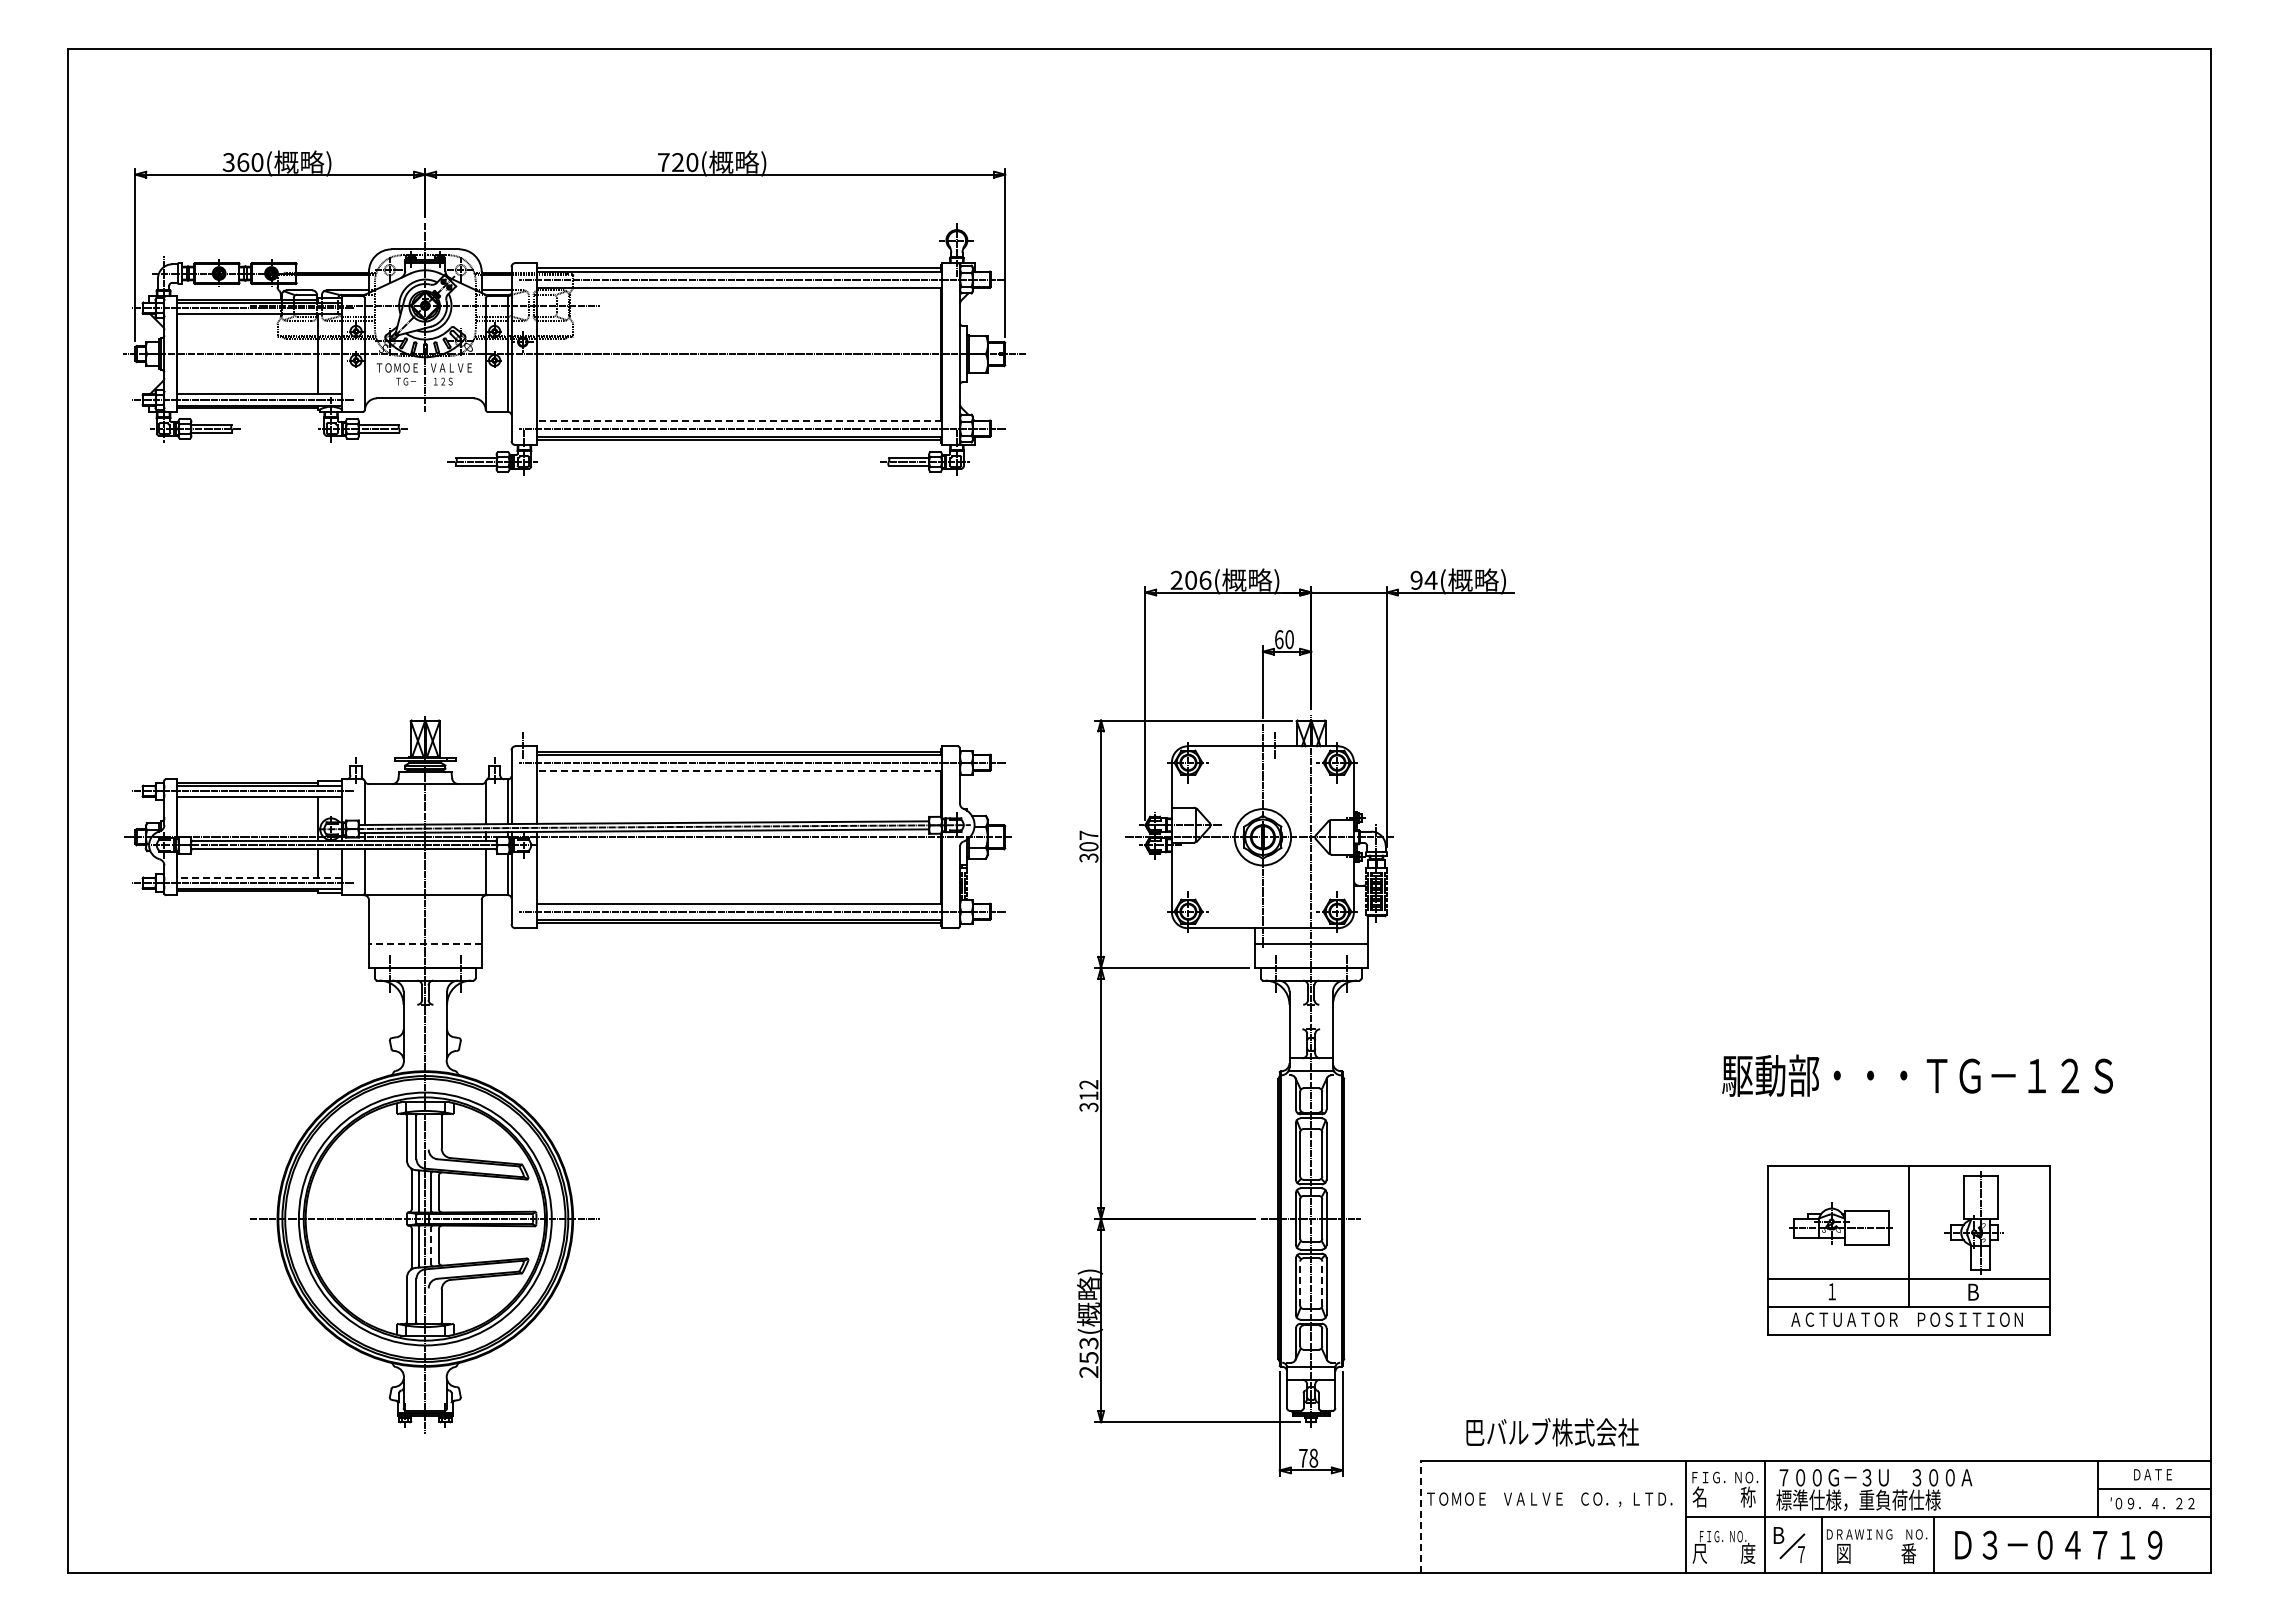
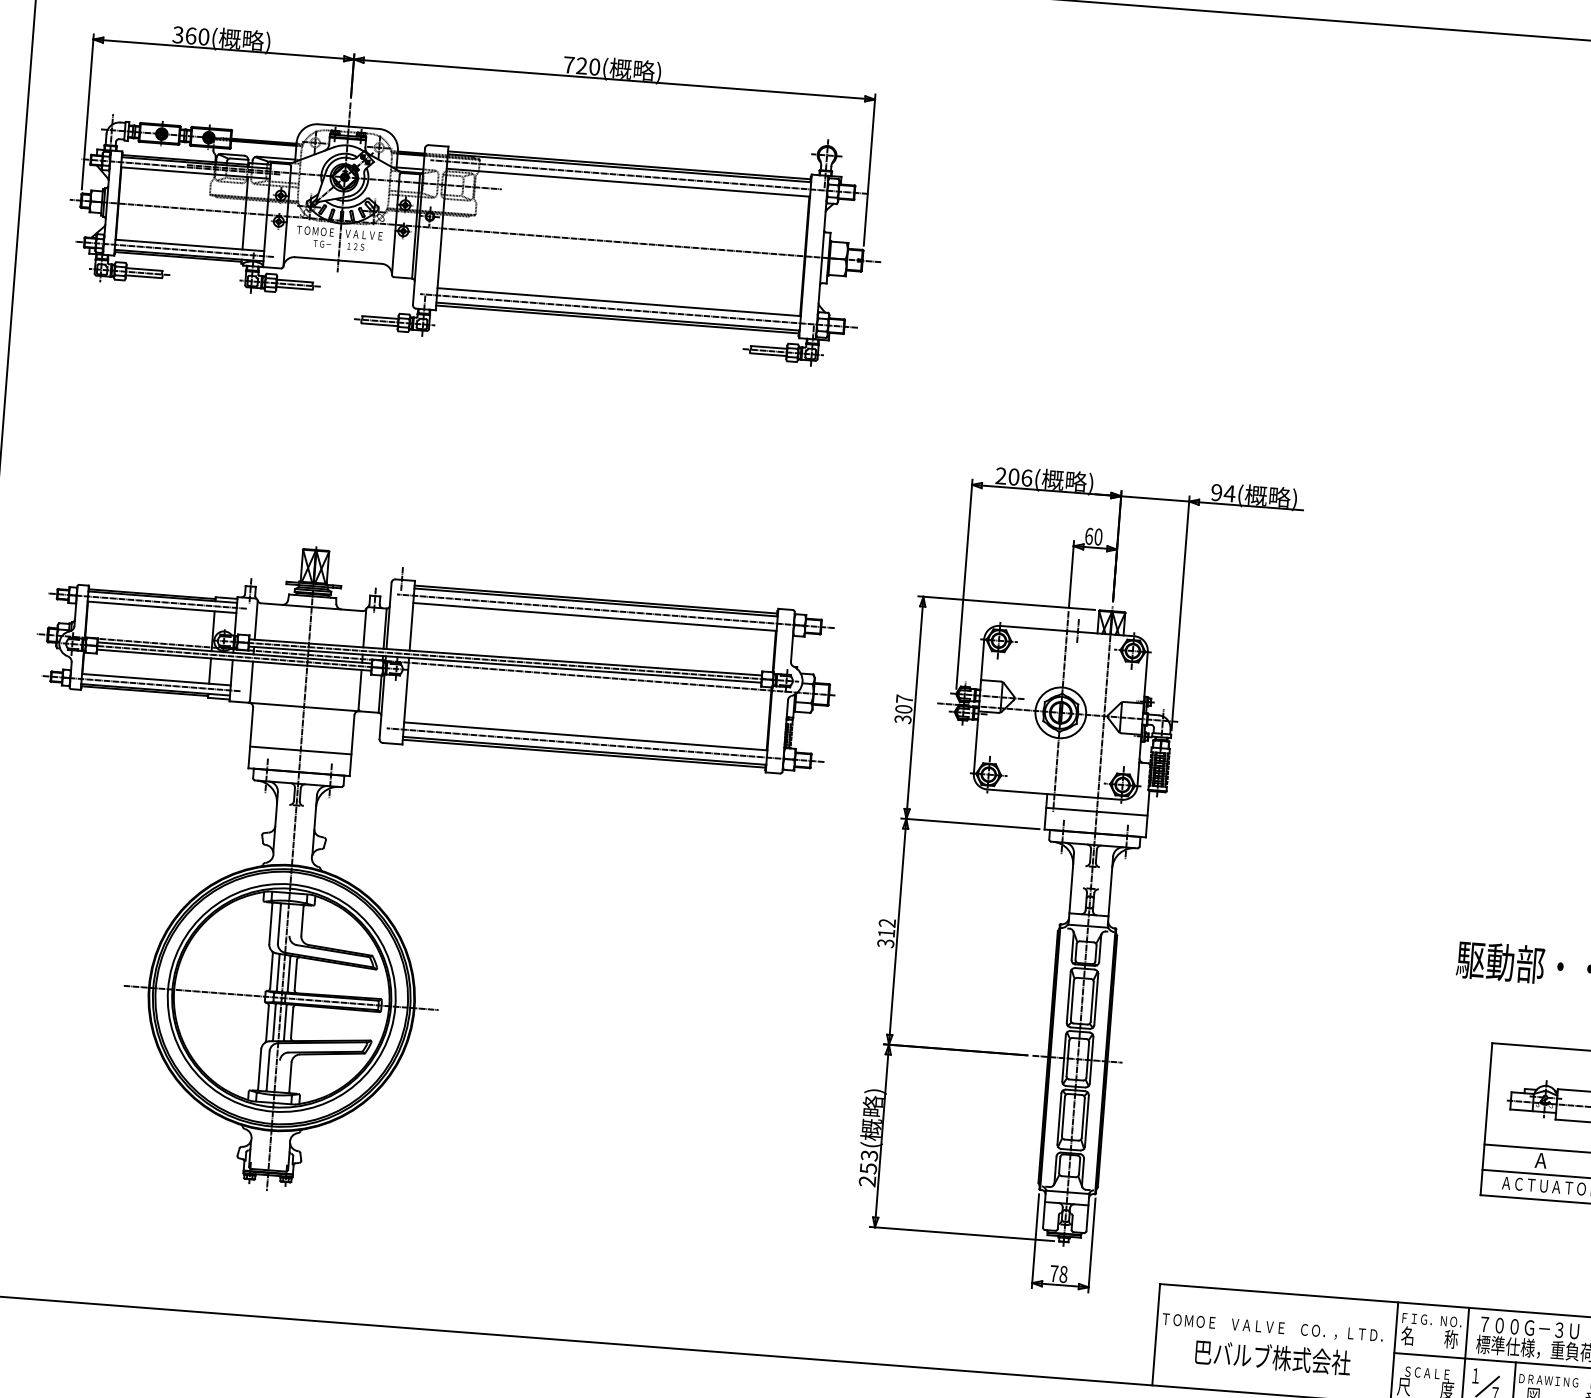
line: (738, 420) -> (618, 302), dashed -> solid
line: (738, 770) -> (594, 616), dashed -> solid
line: (259, 877) -> (156, 679), dashed -> solid
line: (424, 943) -> (300, 750), dashed -> solid
line: (431, 1245) -> (285, 1022), dashed -> solid
line: (1300, 1283) -> (1063, 1116), dashed -> solid
line: (1322, 1283) -> (1083, 1117), dashed -> solid
text: (1831, 1291) -> (1540, 1160), １ -> A
text: (1552, 1432) -> (1272, 1357), moved
line: (1421, 1516) -> (1156, 1334), dashed -> solid
text: (1778, 1535) -> (1475, 1375), B -> １
text: (1724, 1536) -> (1427, 1373), ＦＩＧ．ＮＯ． -> ＳＣＡＬＥ

